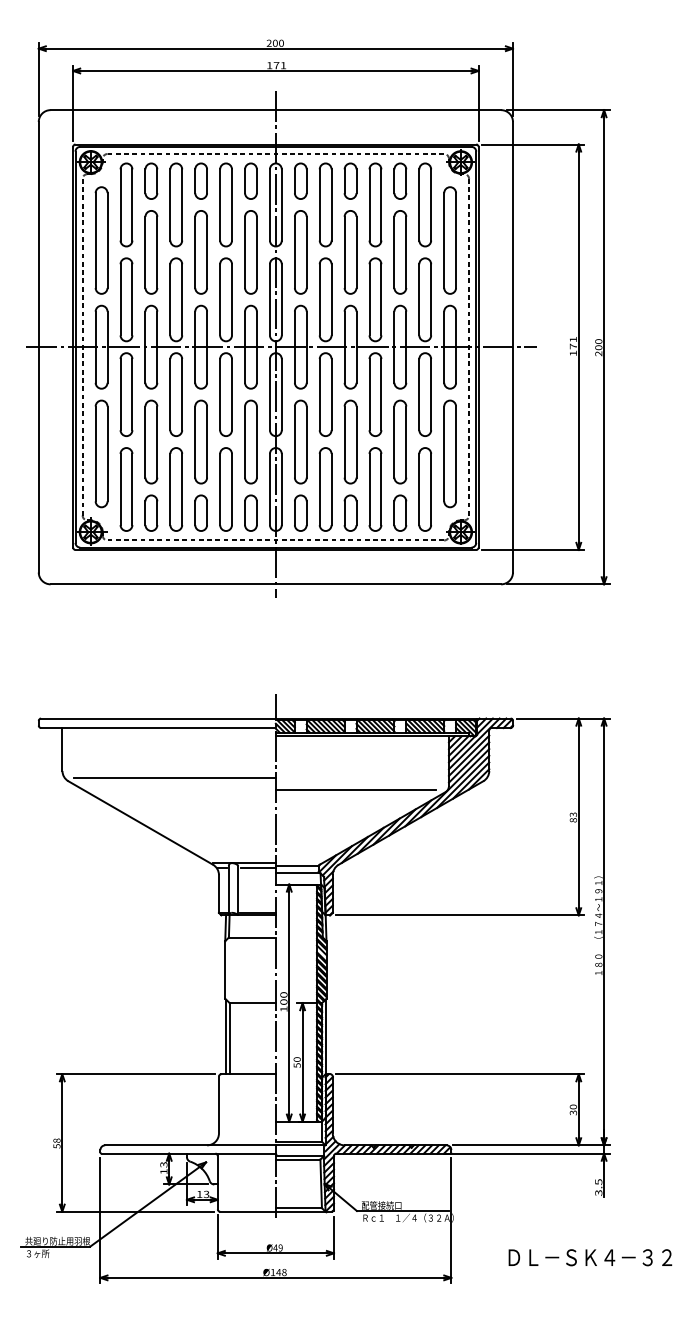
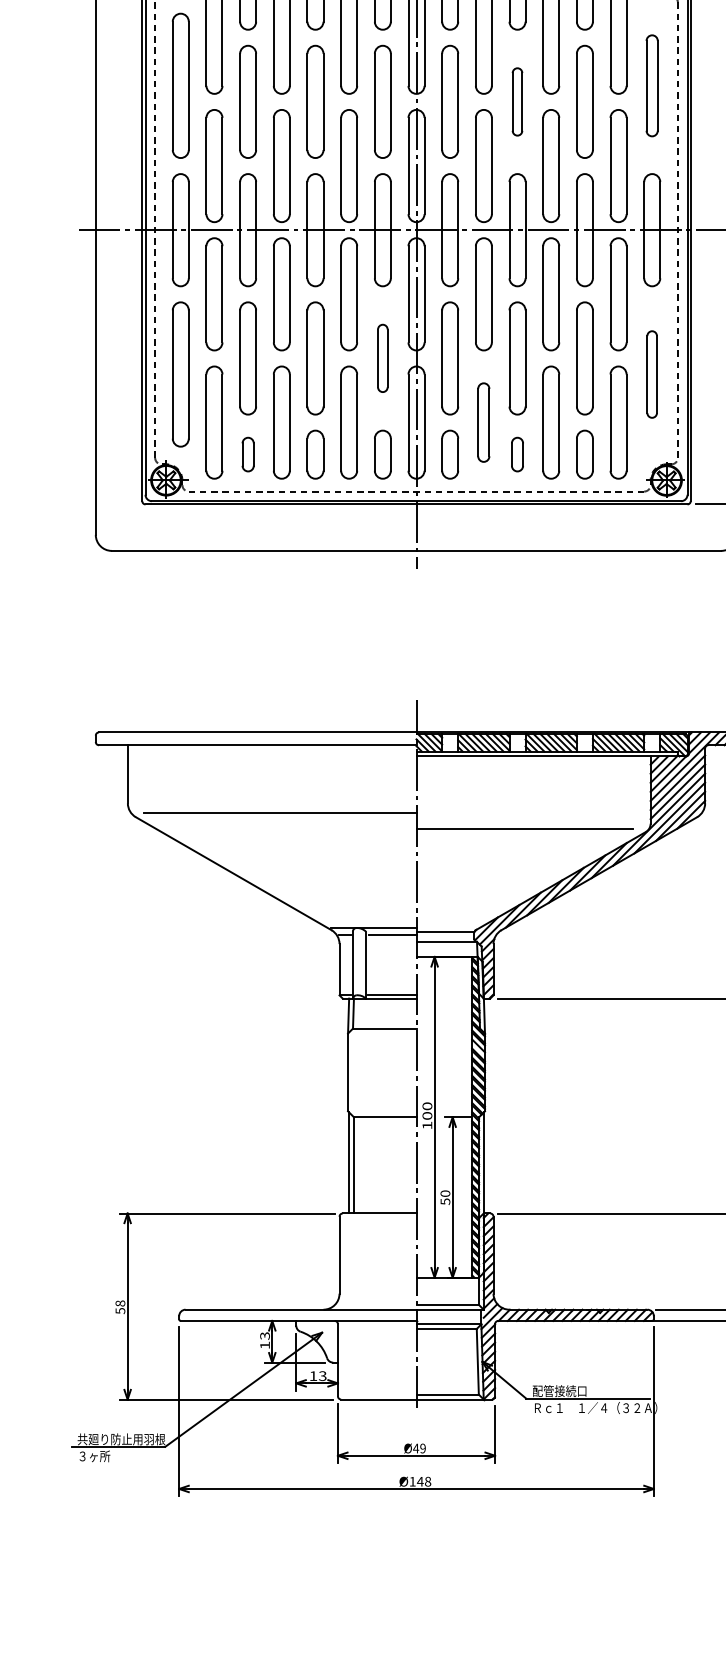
part: (449, 240) -> (651, 85), size x0.7
part: (350, 252) -> (517, 102), size x0.6
part: (250, 441) -> (382, 357), size x0.6
part: (449, 453) -> (651, 373), size x0.6
part: (325, 489) -> (483, 422), size x0.7
part: (151, 512) -> (248, 453), size x0.7
part: (350, 512) -> (517, 453), size x0.7

